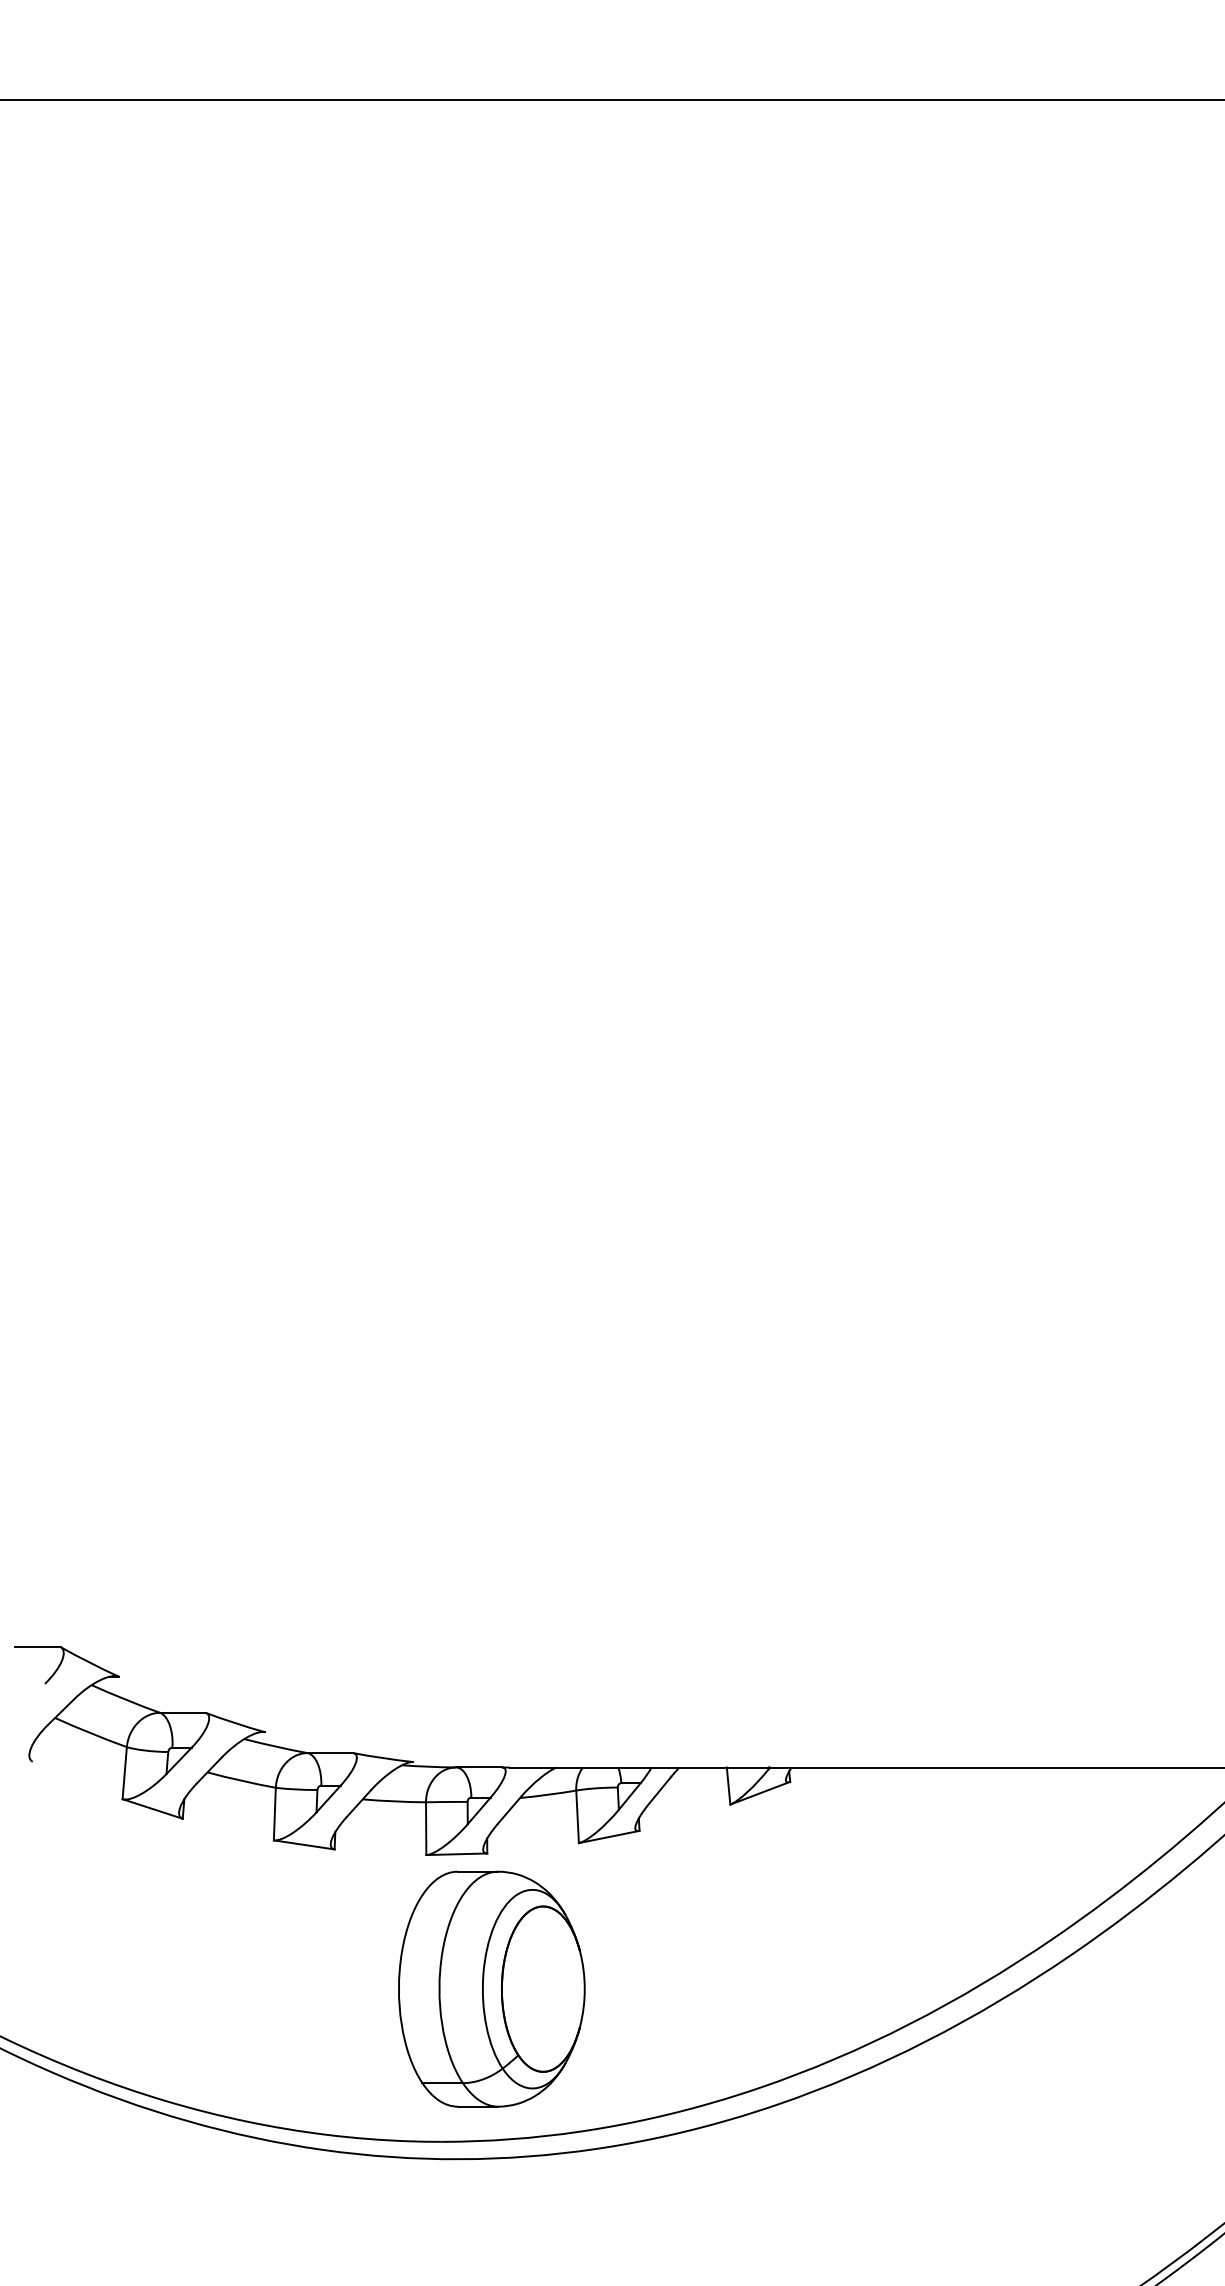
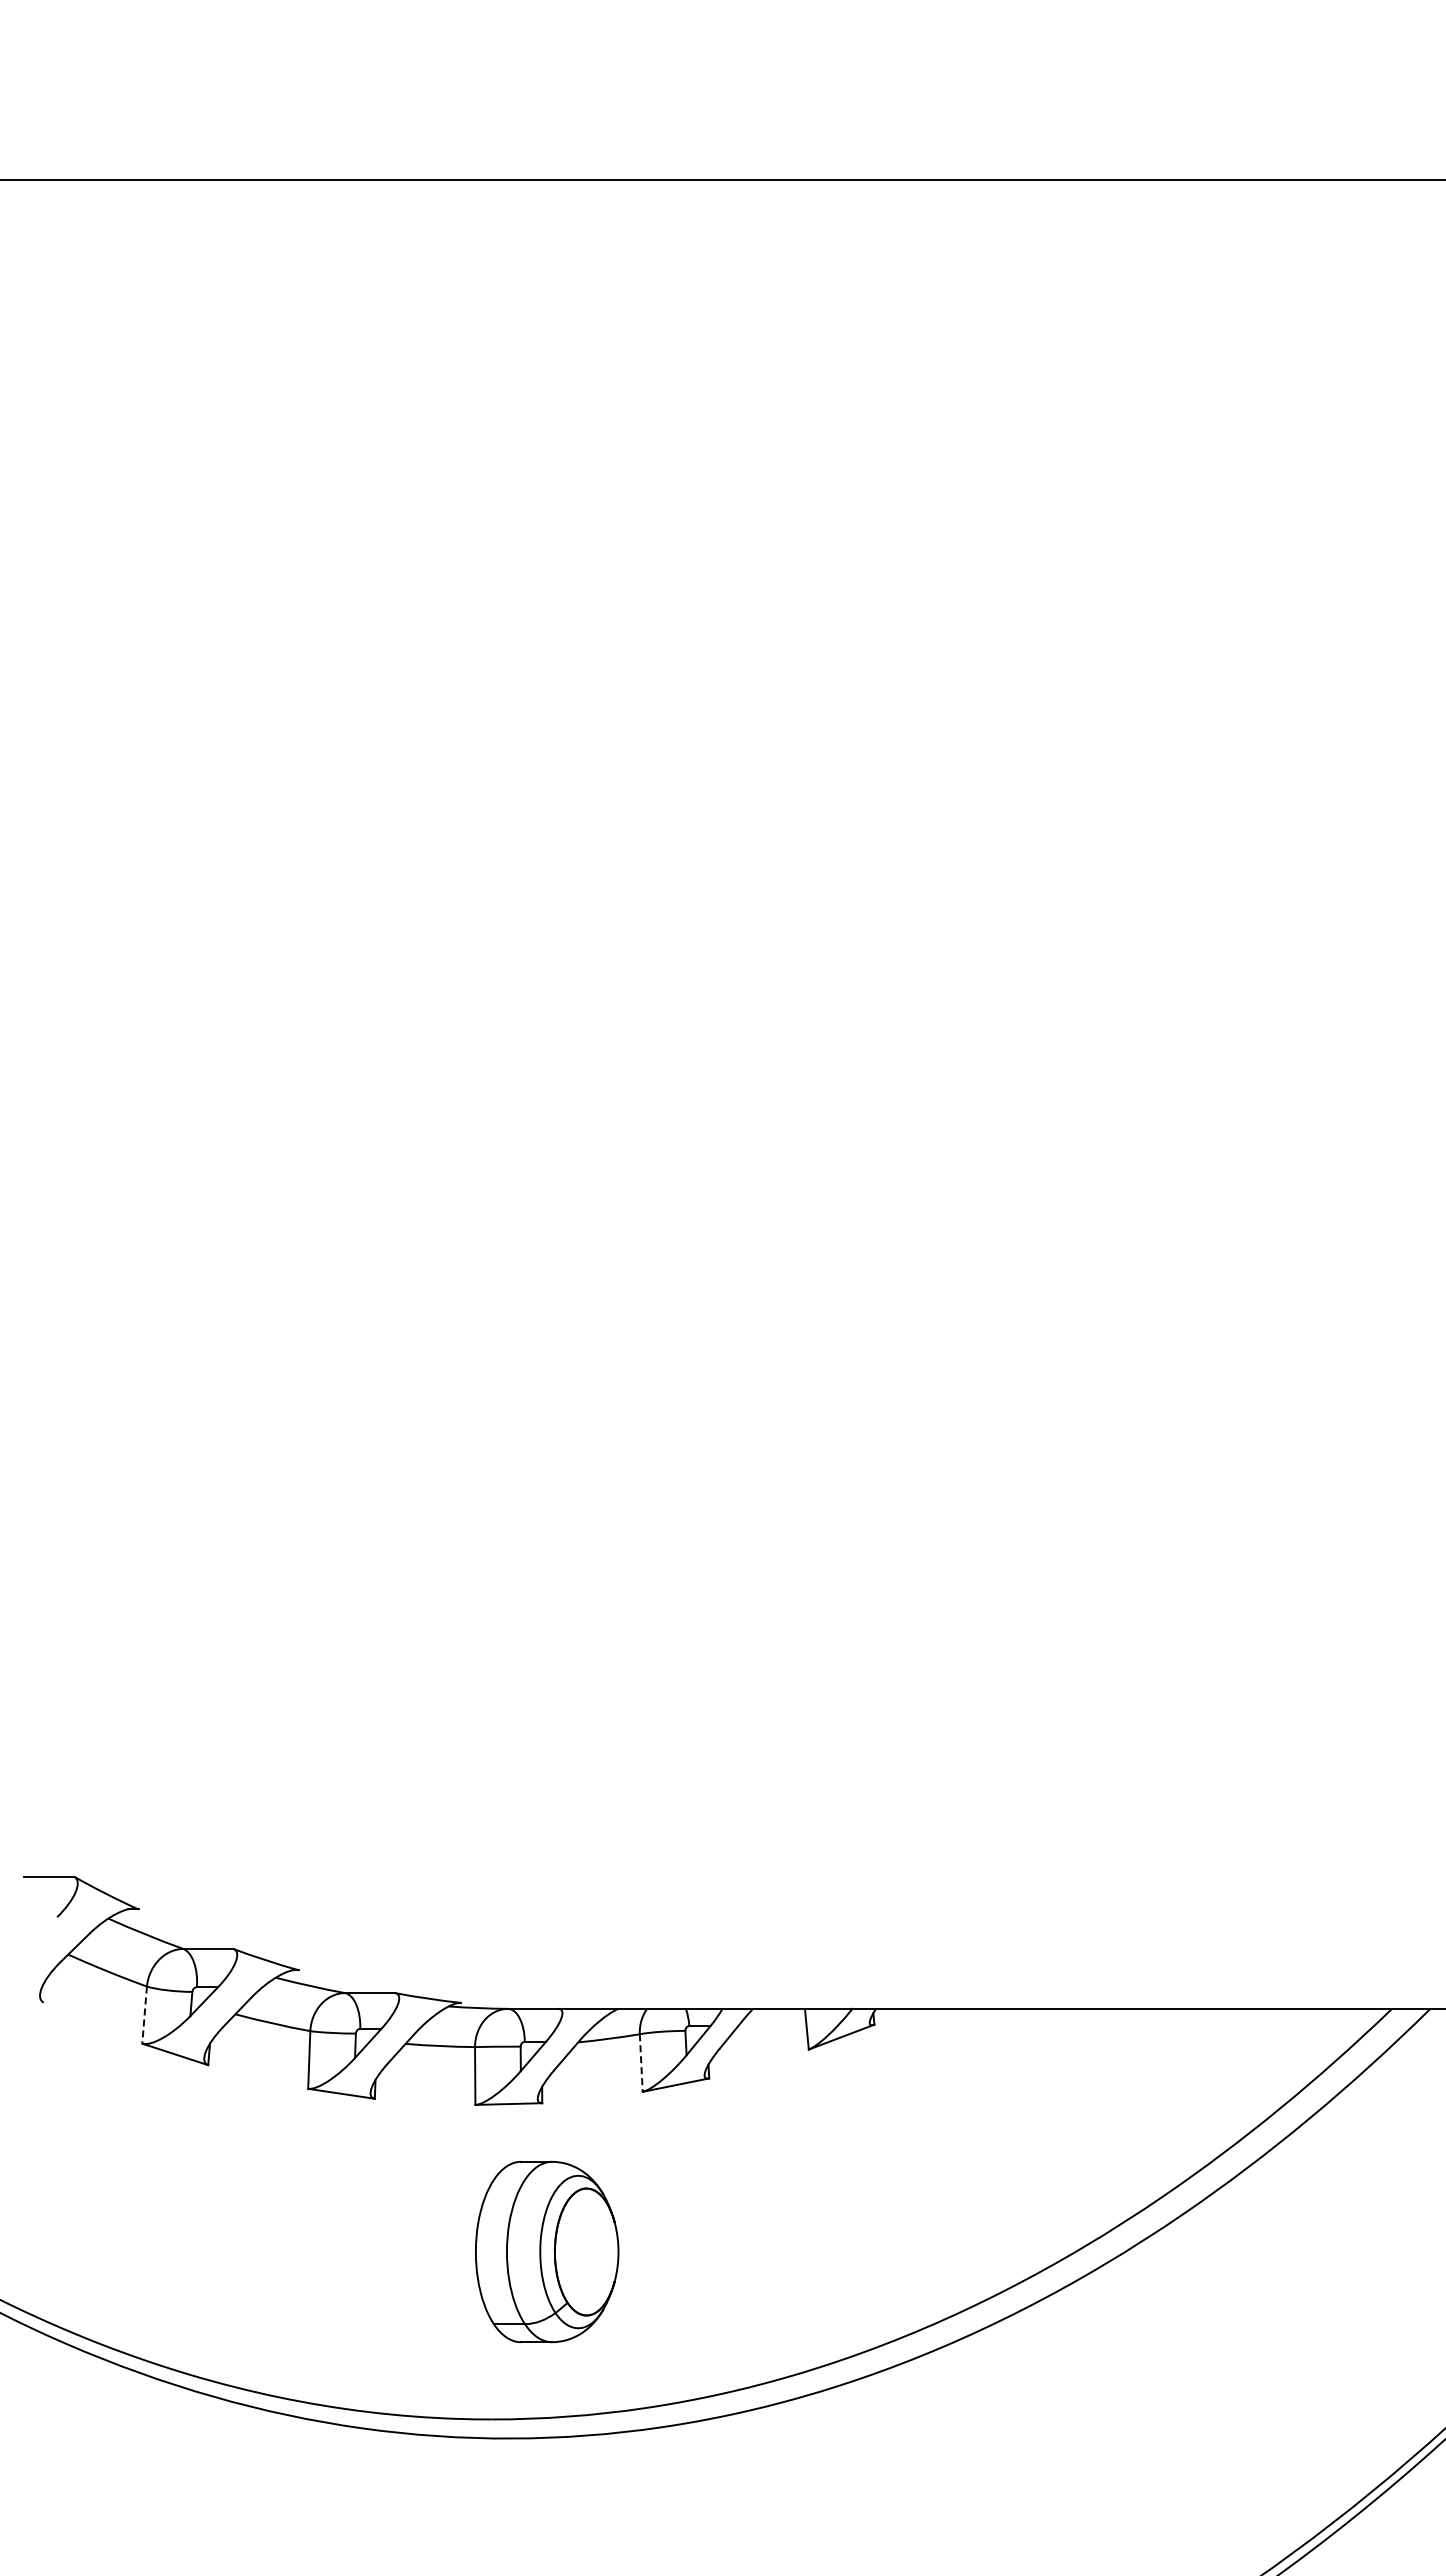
line: (124, 1773) -> (144, 2015), solid -> dashed
line: (577, 1817) -> (641, 2063), solid -> dashed
part: (491, 1988) -> (546, 2251), size x0.7

